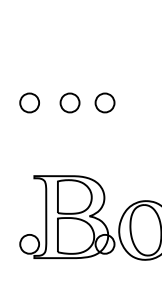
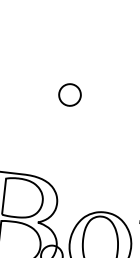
part: (69, 102) -> (29, 89), removed

